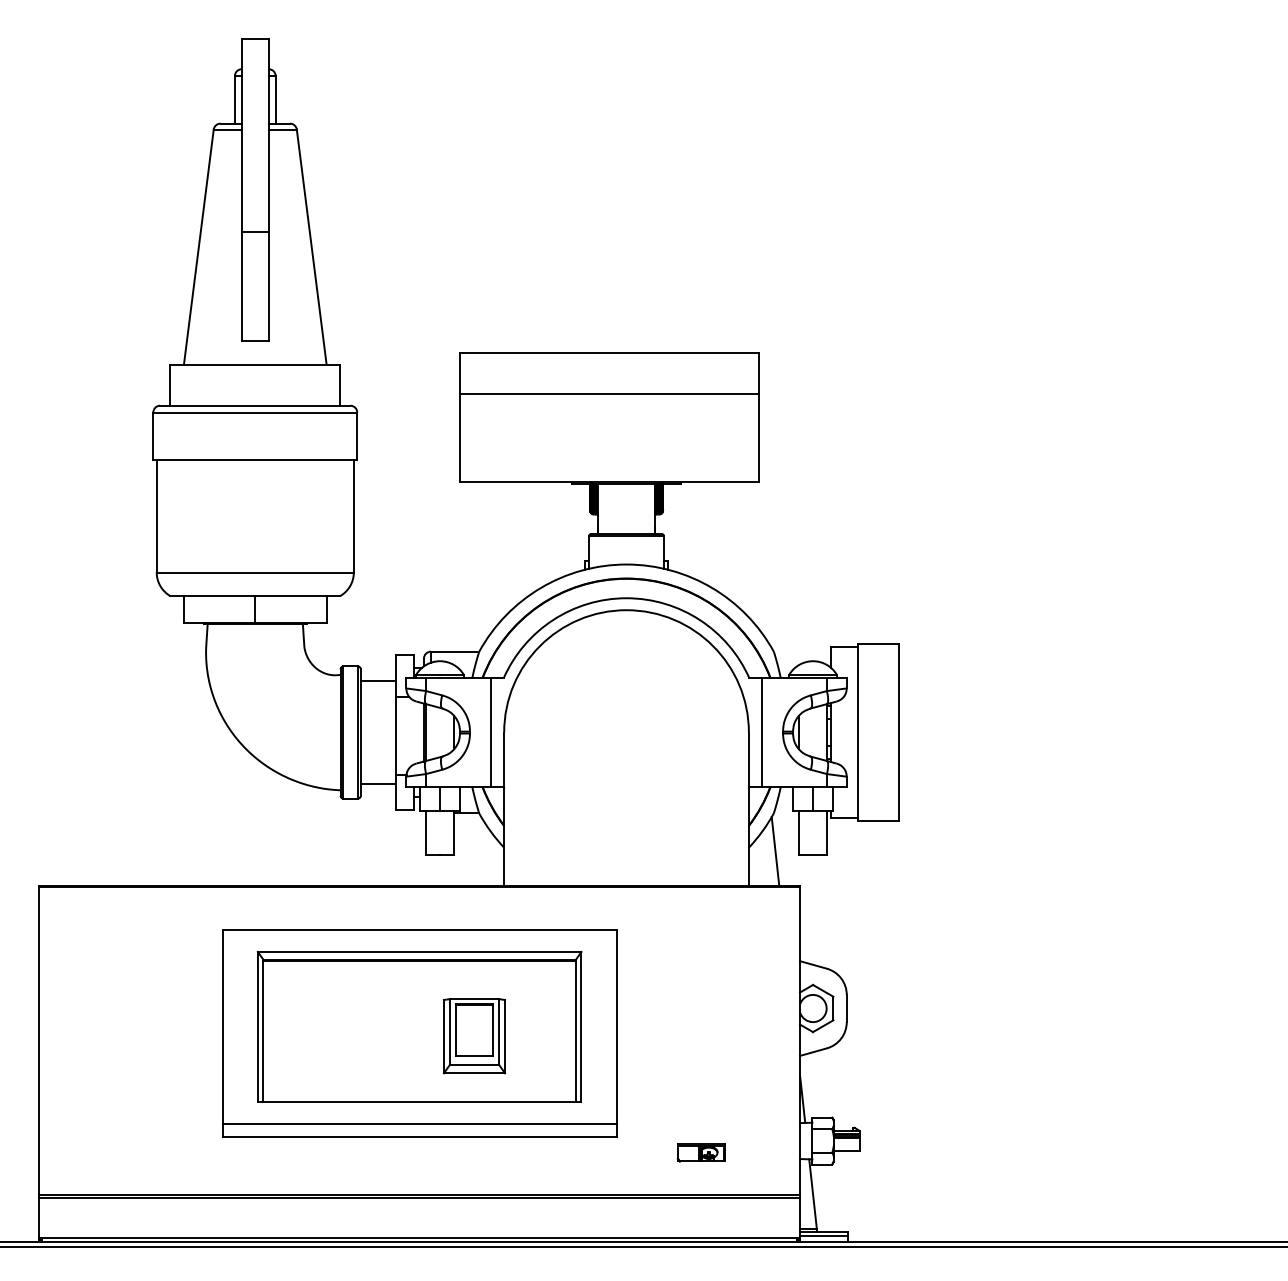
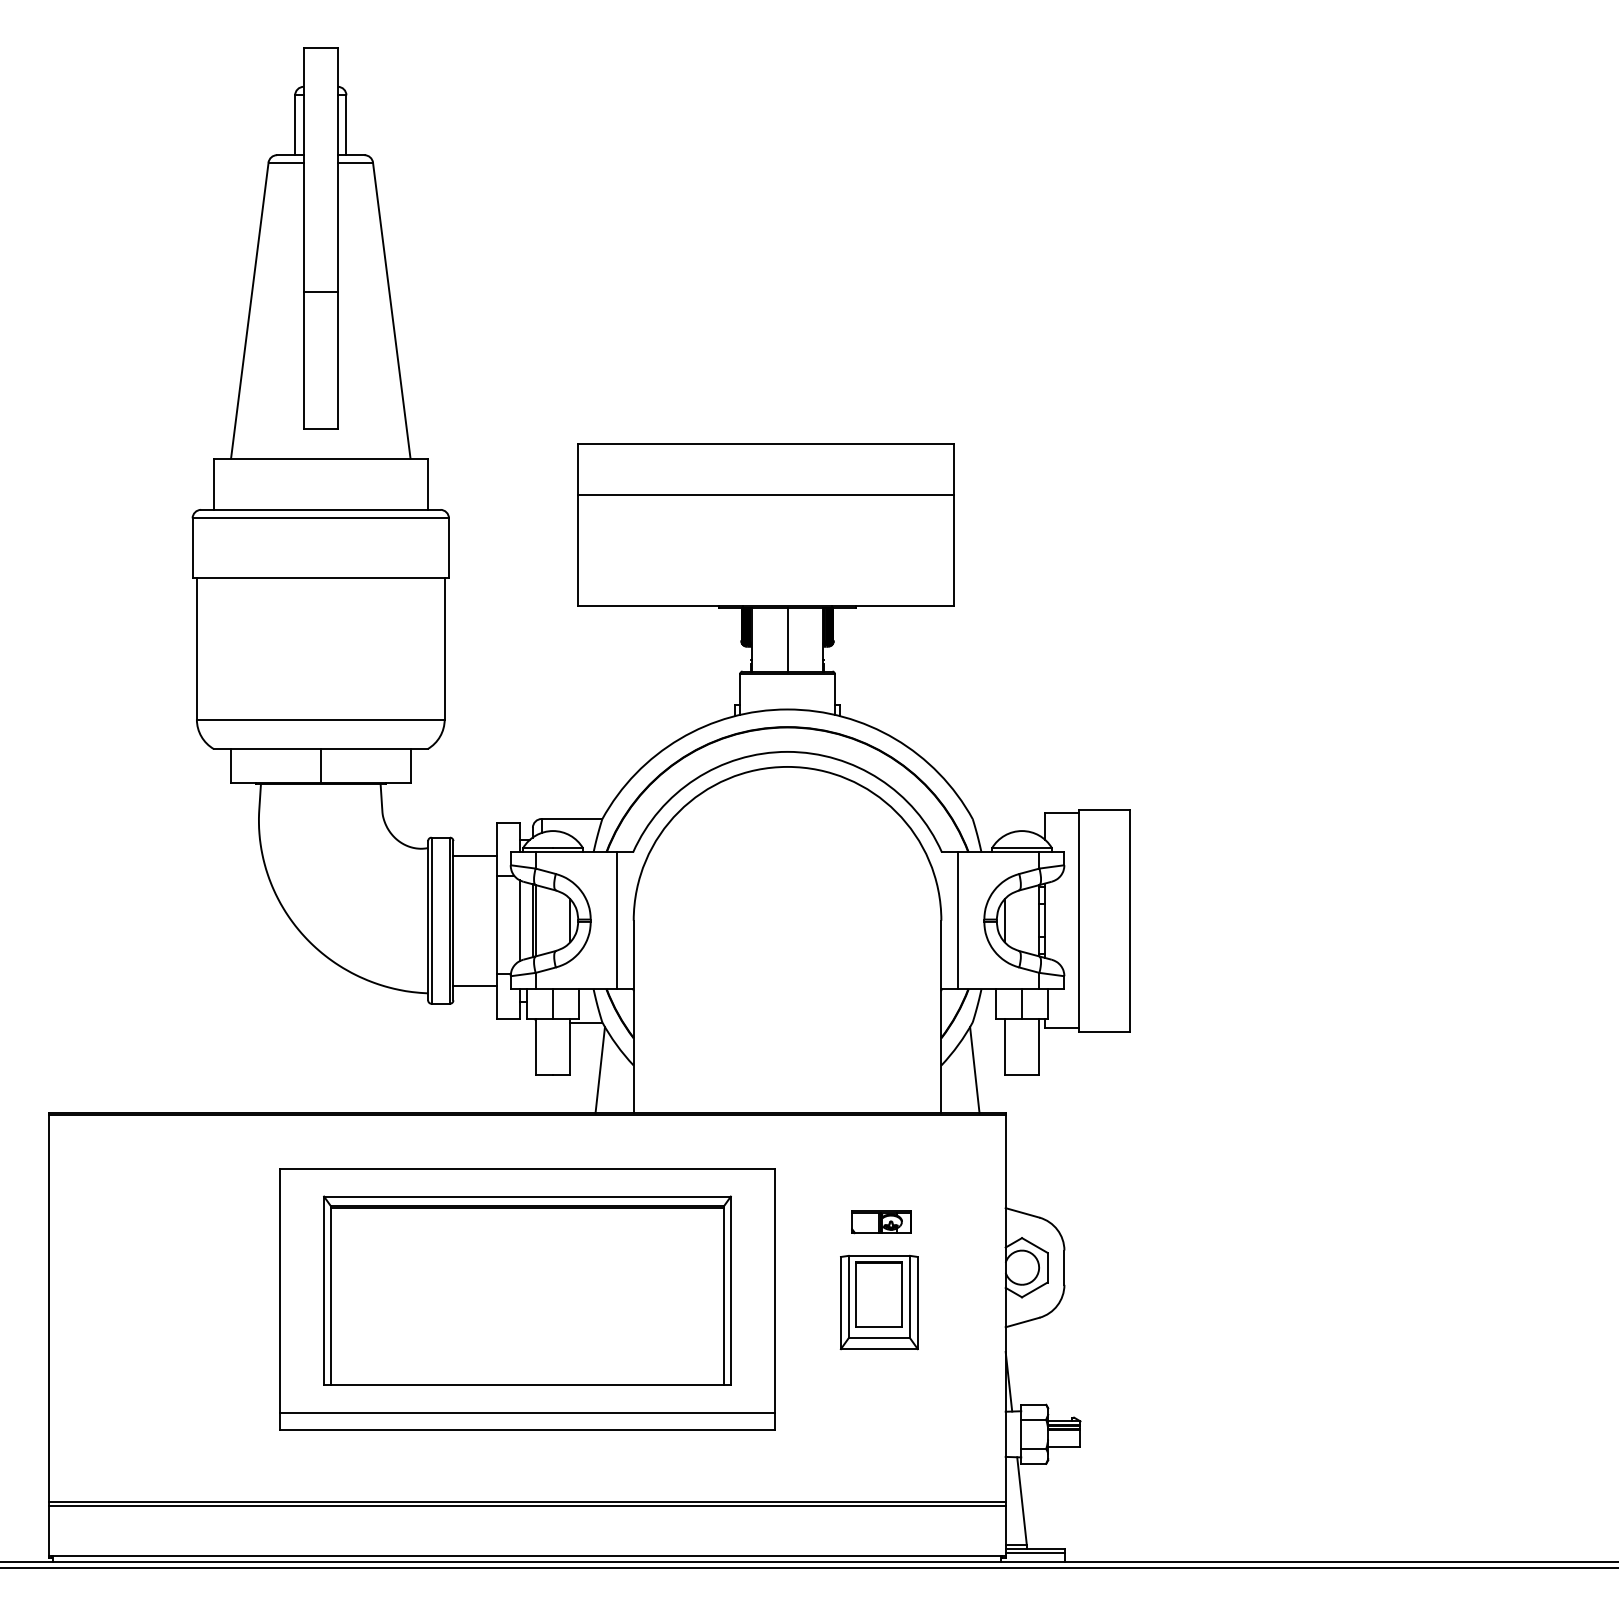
line: (626, 508) -> (787, 639), added
line: (414, 732) -> (520, 920), added
line: (476, 851) -> (599, 1070), added
part: (473, 1036) -> (878, 1302), moved
part: (701, 1153) -> (881, 1222), moved

